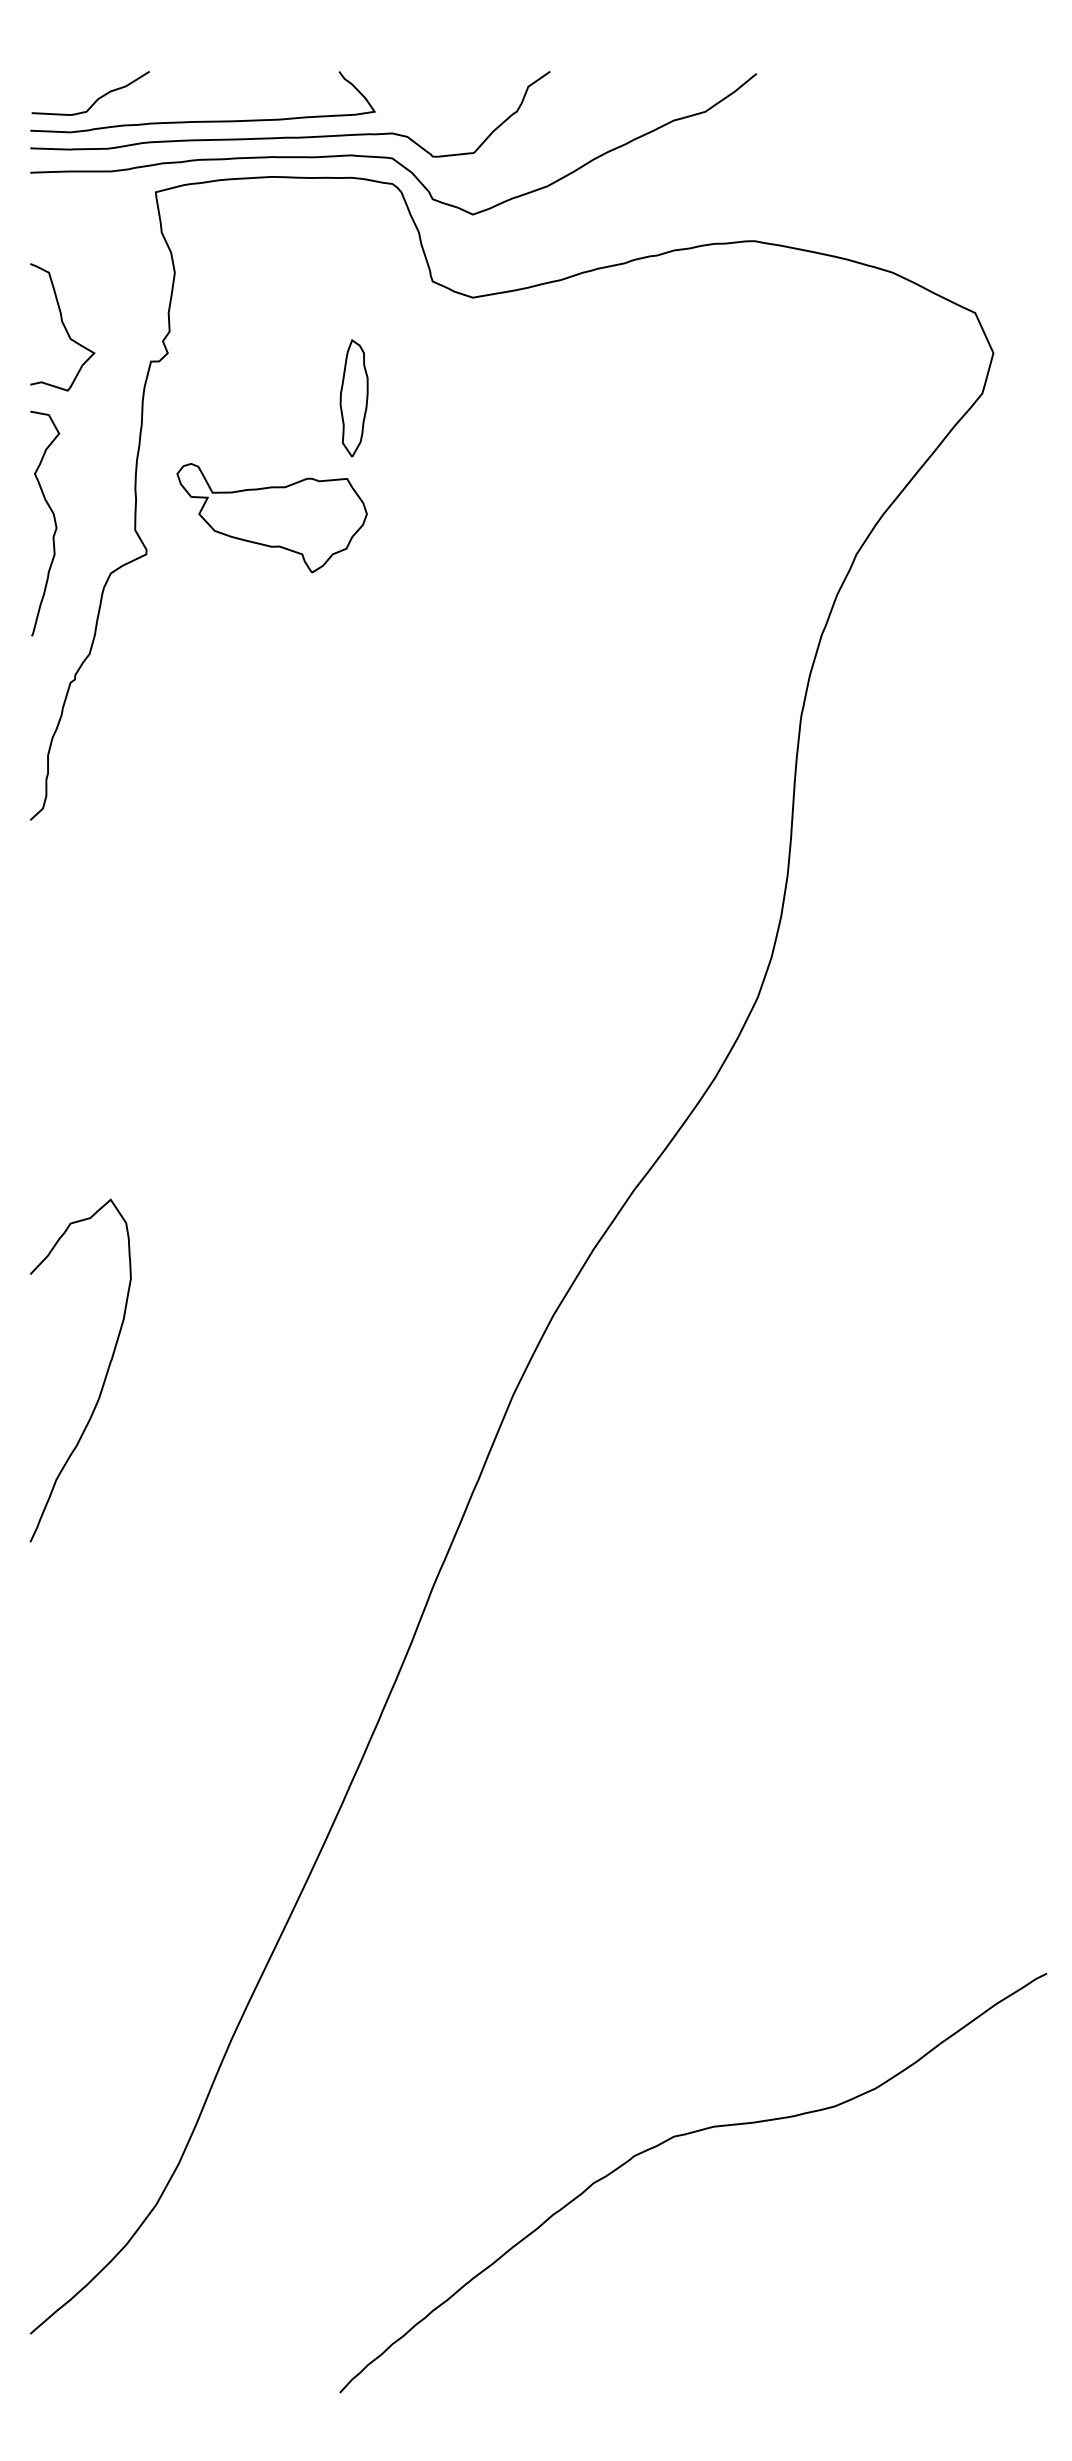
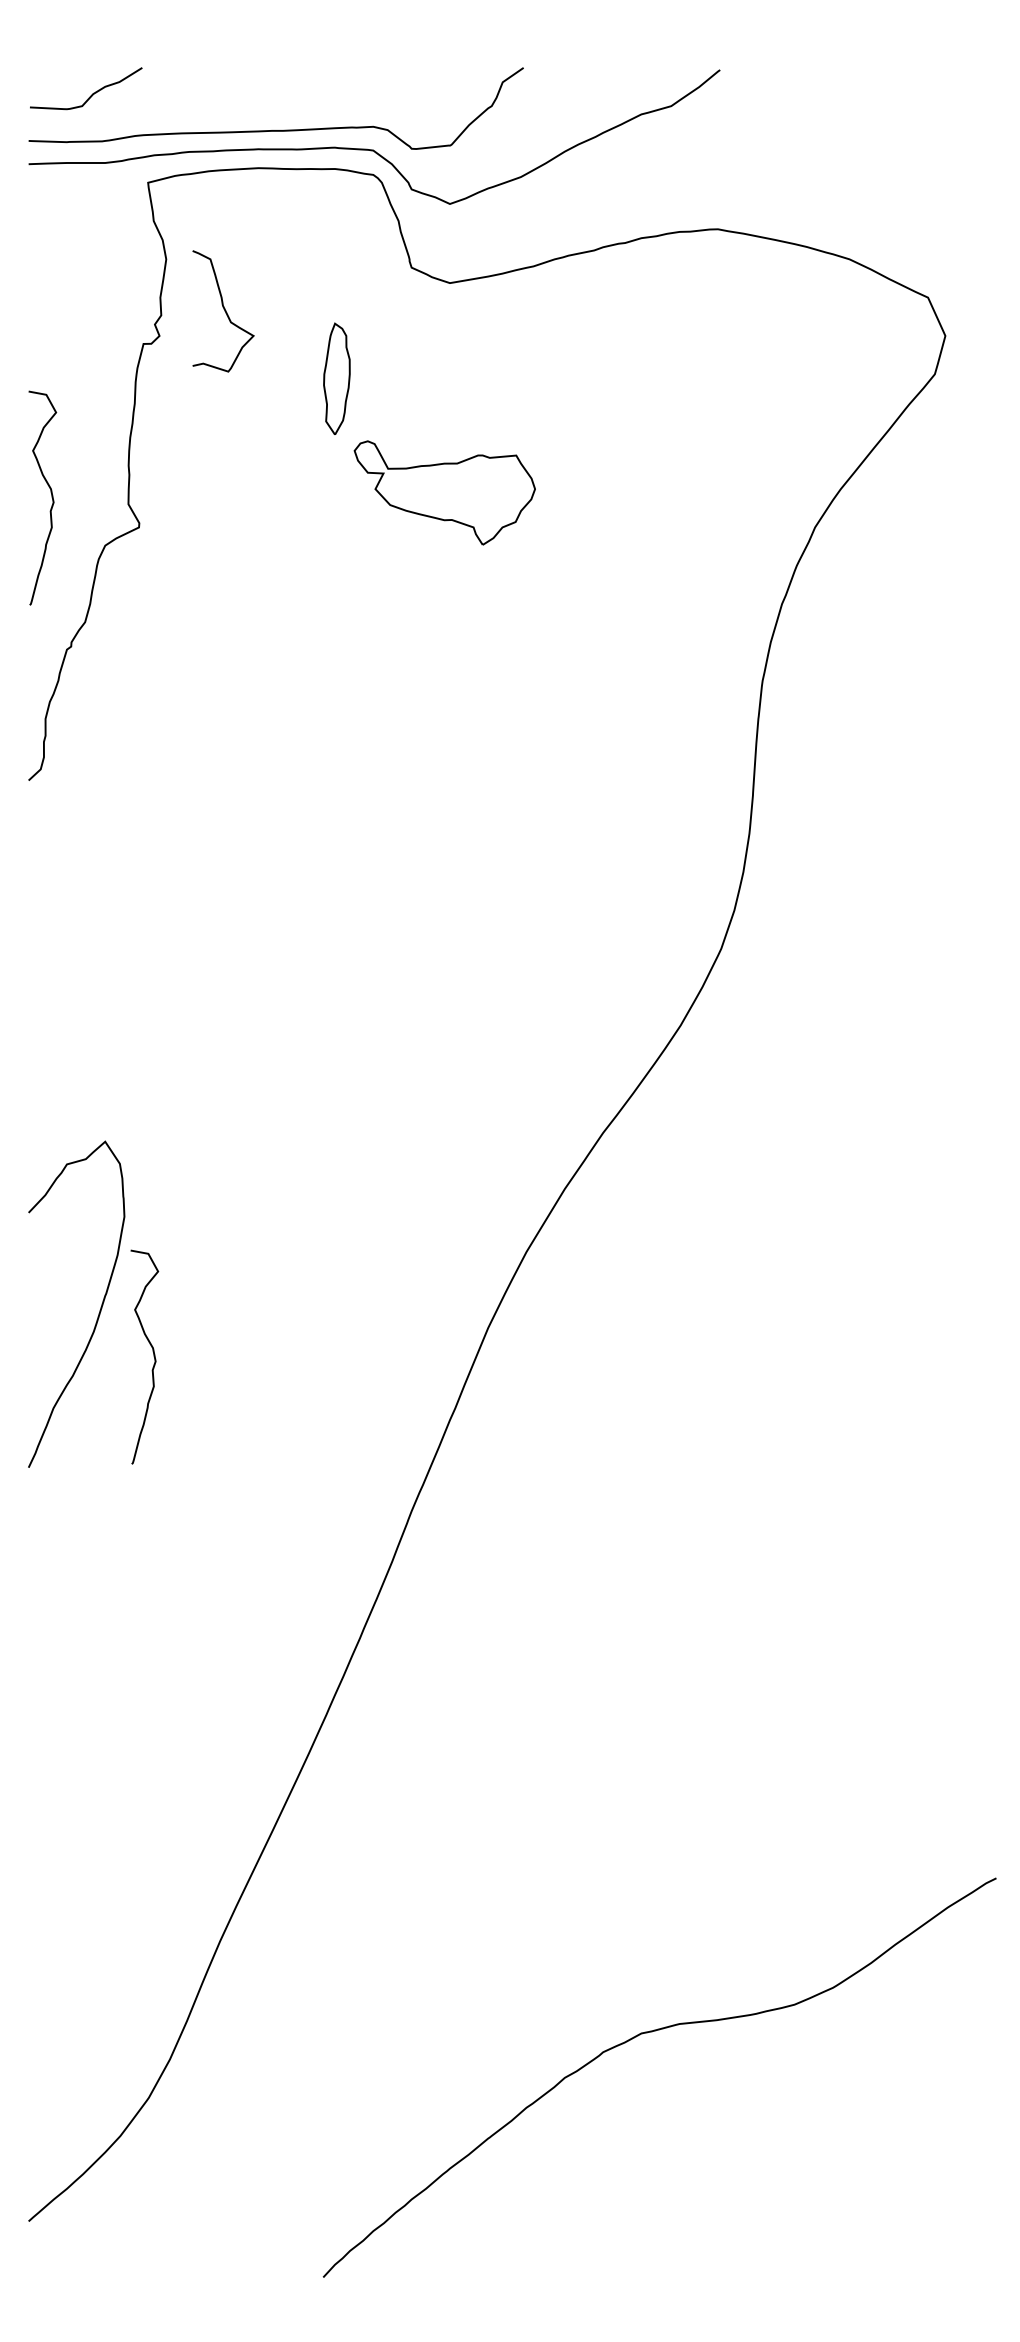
curve: (202, 120) -> (192, 114), removed
curve: (63, 327) -> (224, 311), moved
part: (271, 517) -> (444, 492), moved
curve: (161, 1425) -> (153, 1356), added

